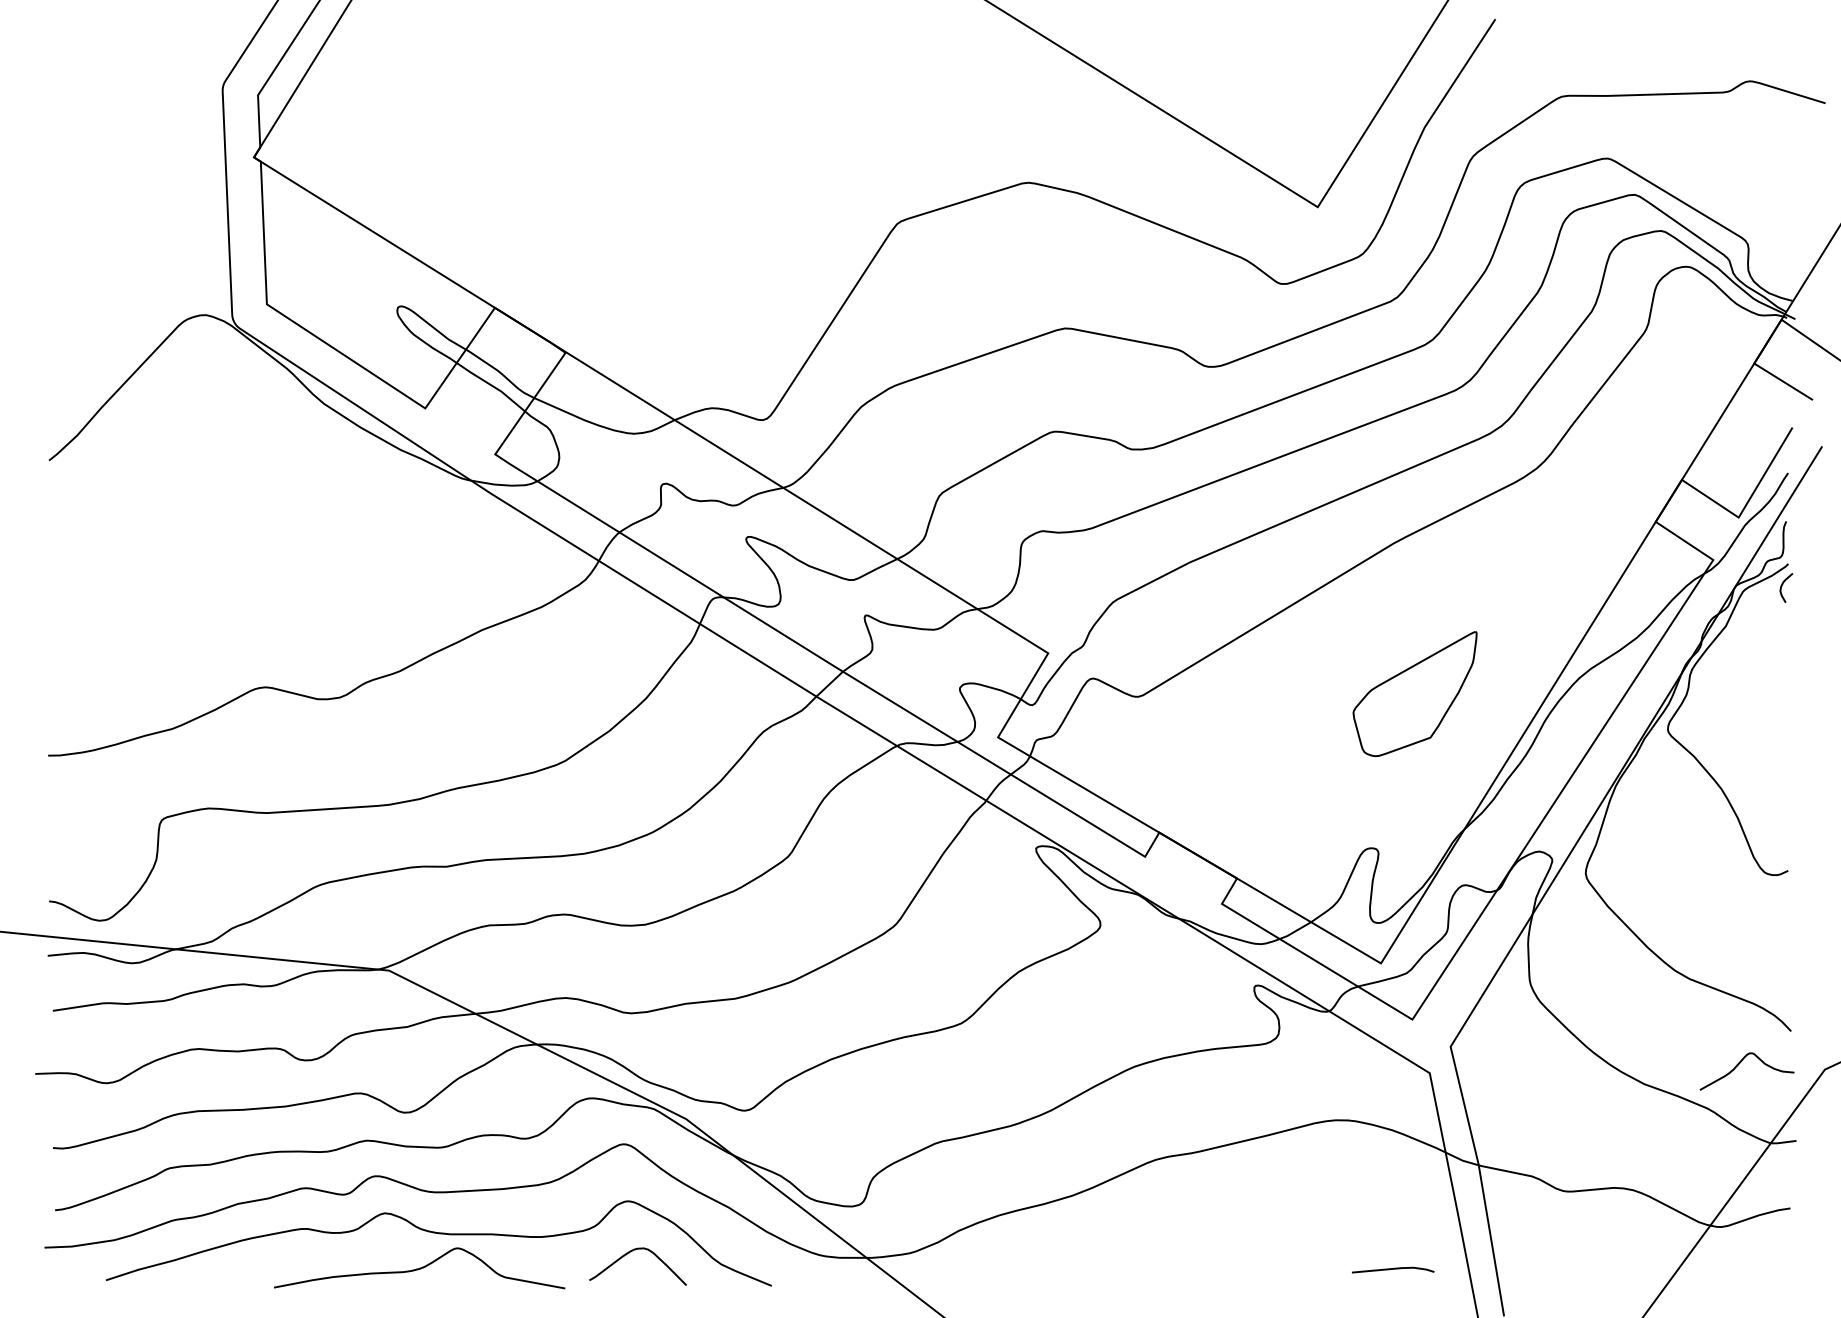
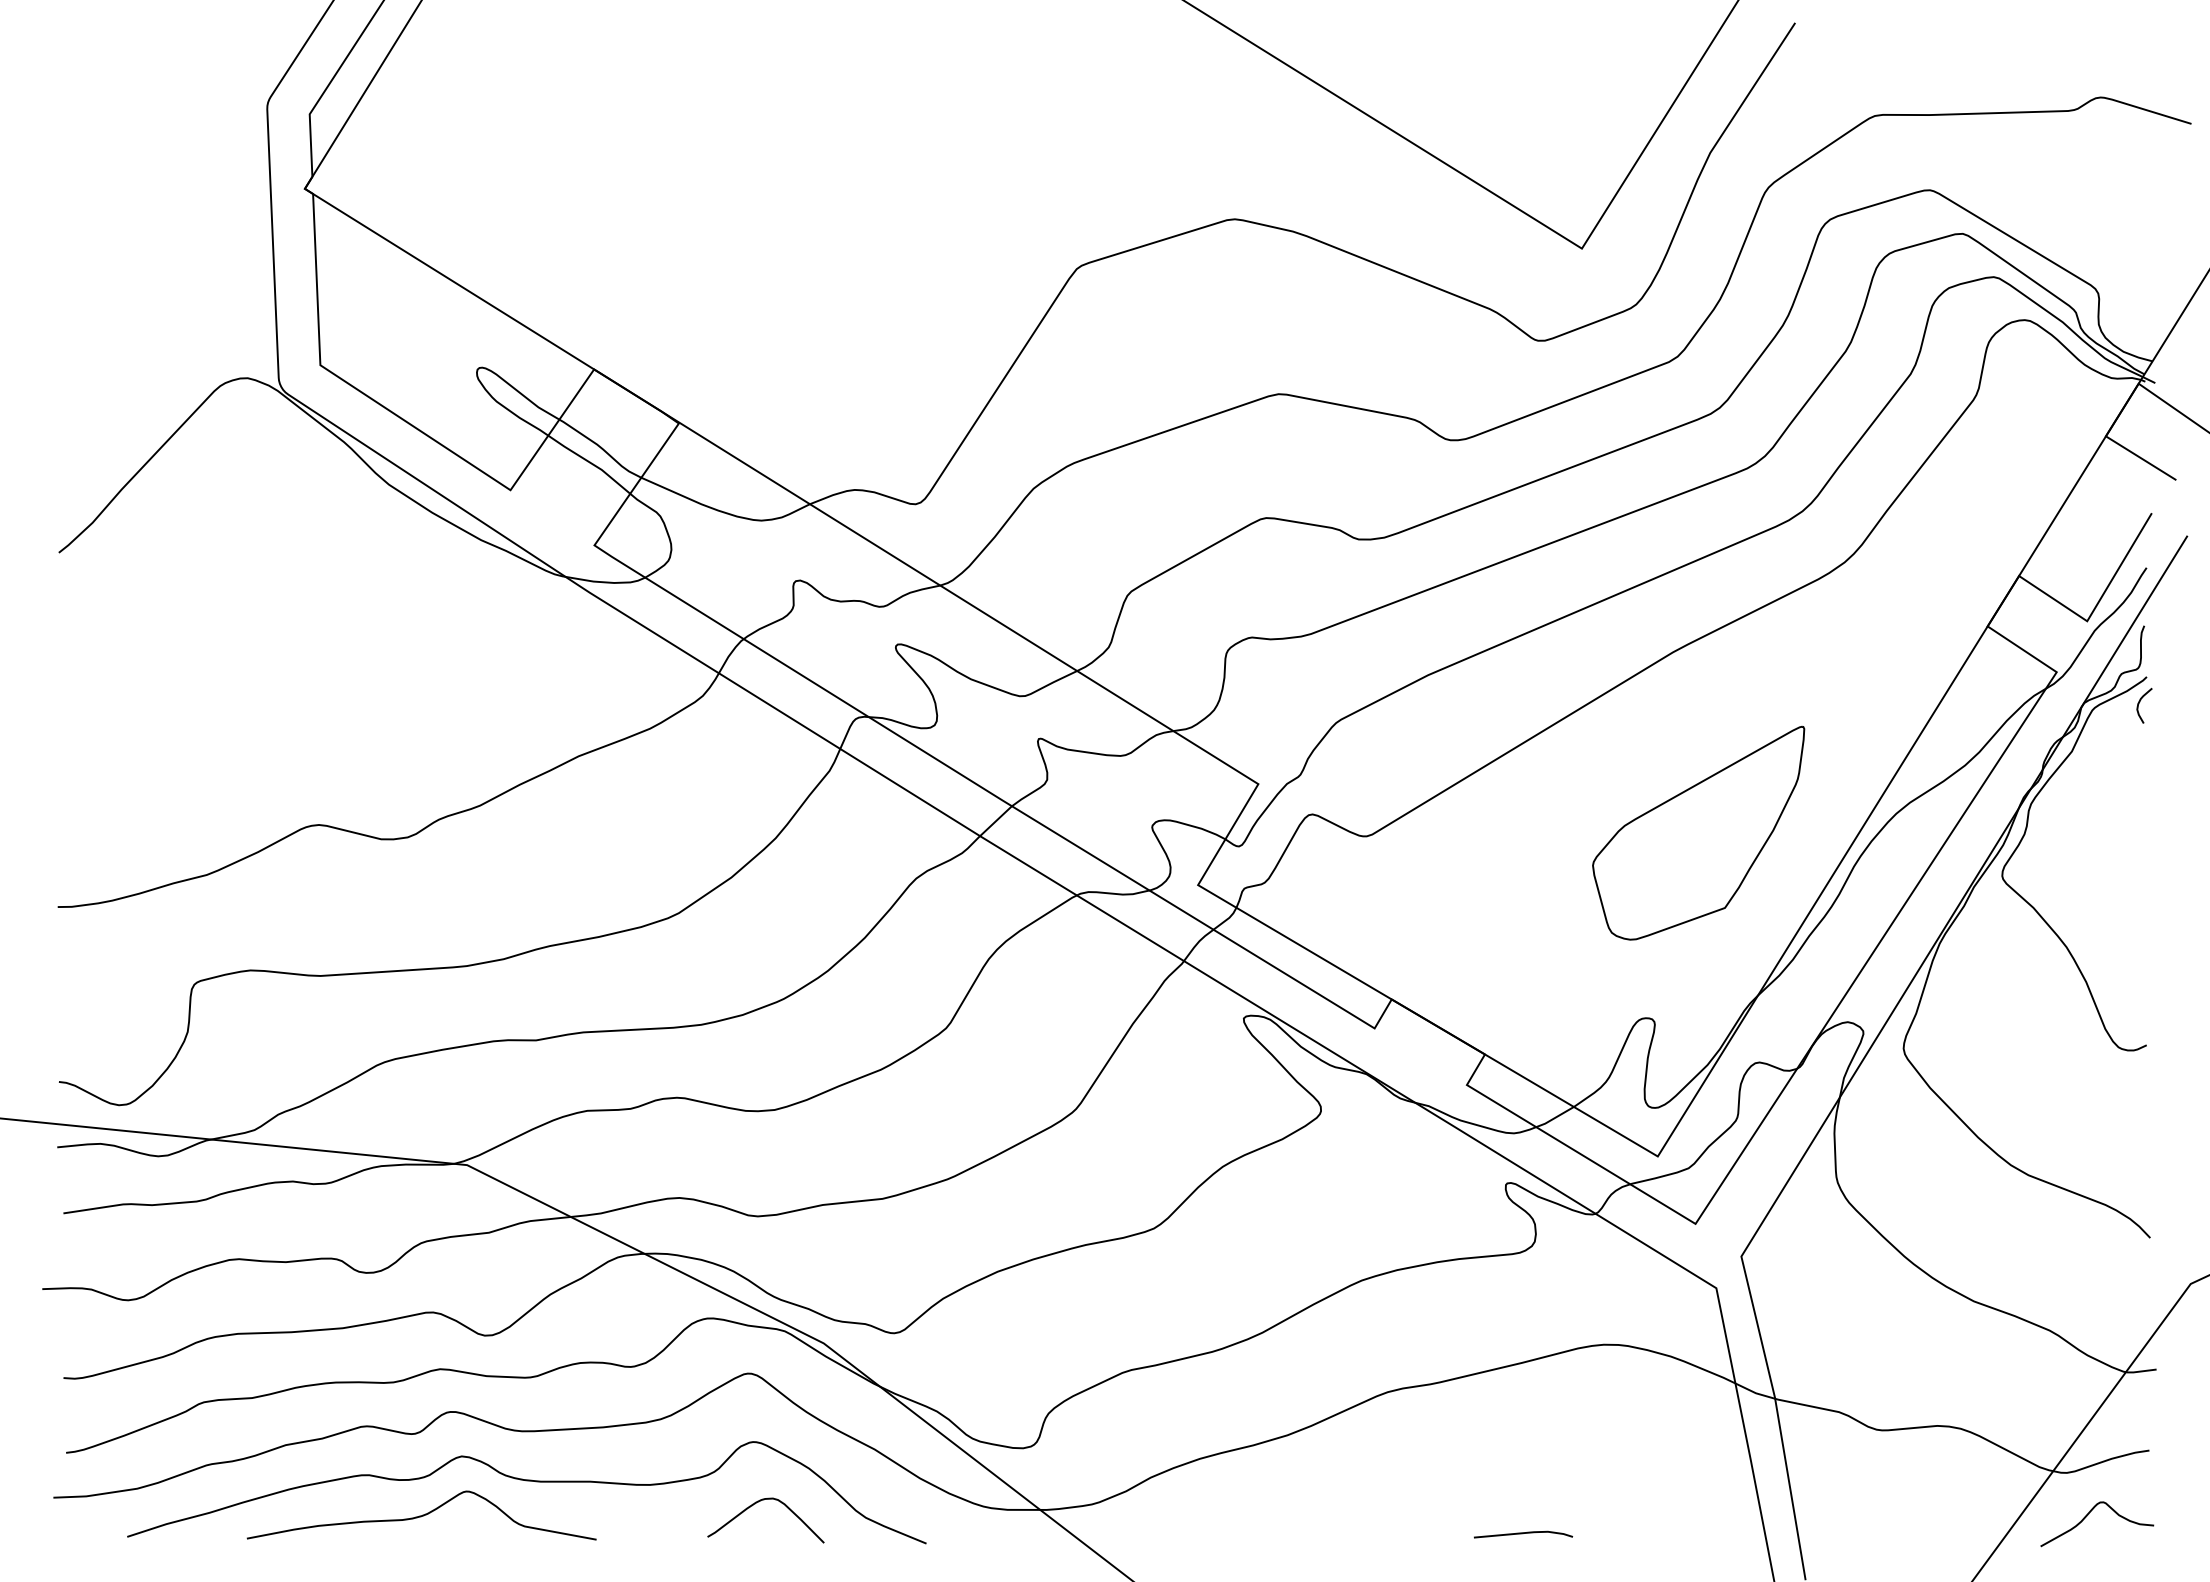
part: (1414, 693) -> (1698, 832), size x1.43
curve: (1739, 1064) -> (2088, 1515), moved
curve: (419, 1268) -> (421, 1515), moved
line: (1393, 1270) -> (1523, 1534), moved

